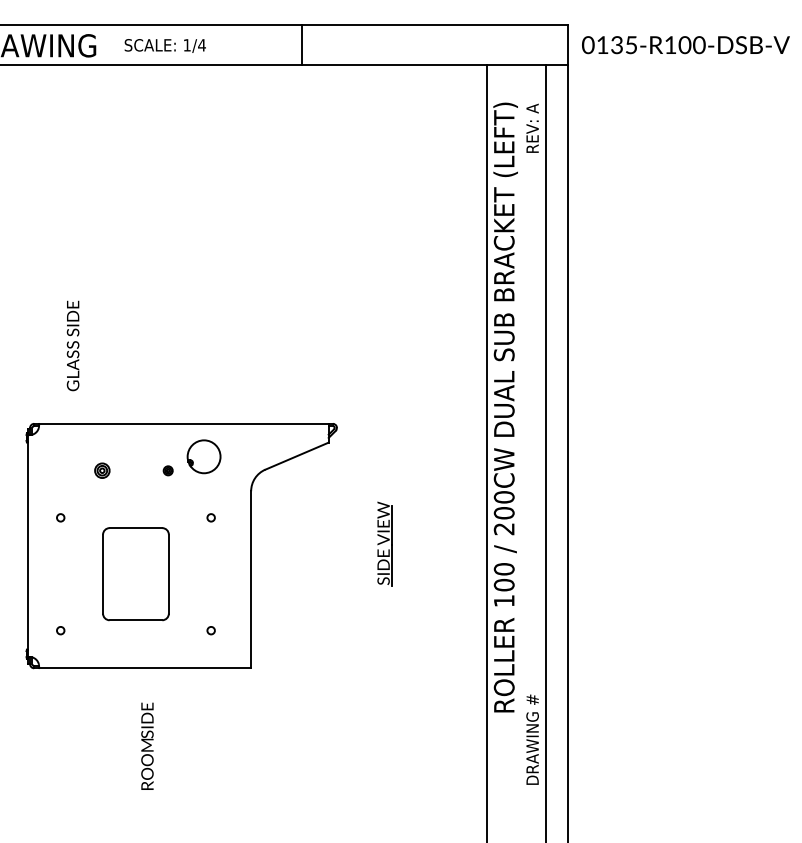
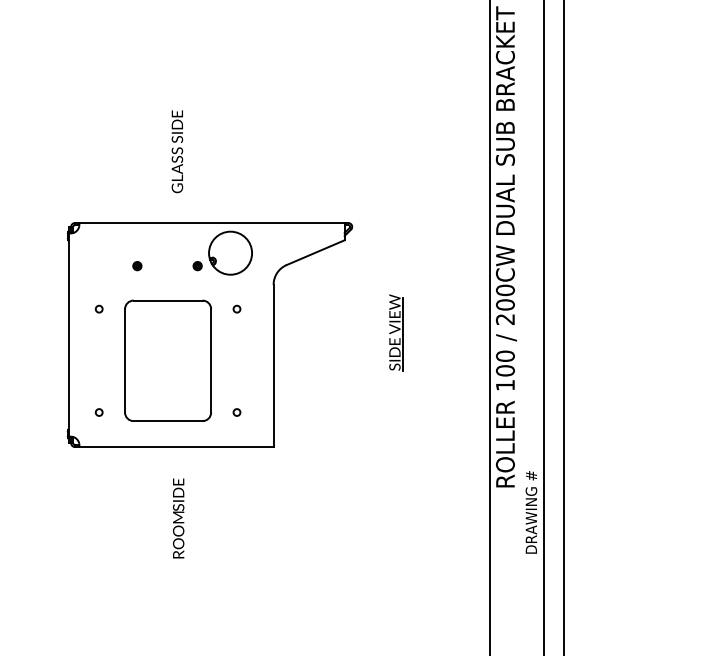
text: (72, 345) -> (176, 151), moved
part: (203, 456) -> (229, 252), size x1.43
part: (102, 470) -> (137, 265), size x0.62
part: (135, 573) -> (167, 360), size x1.43

